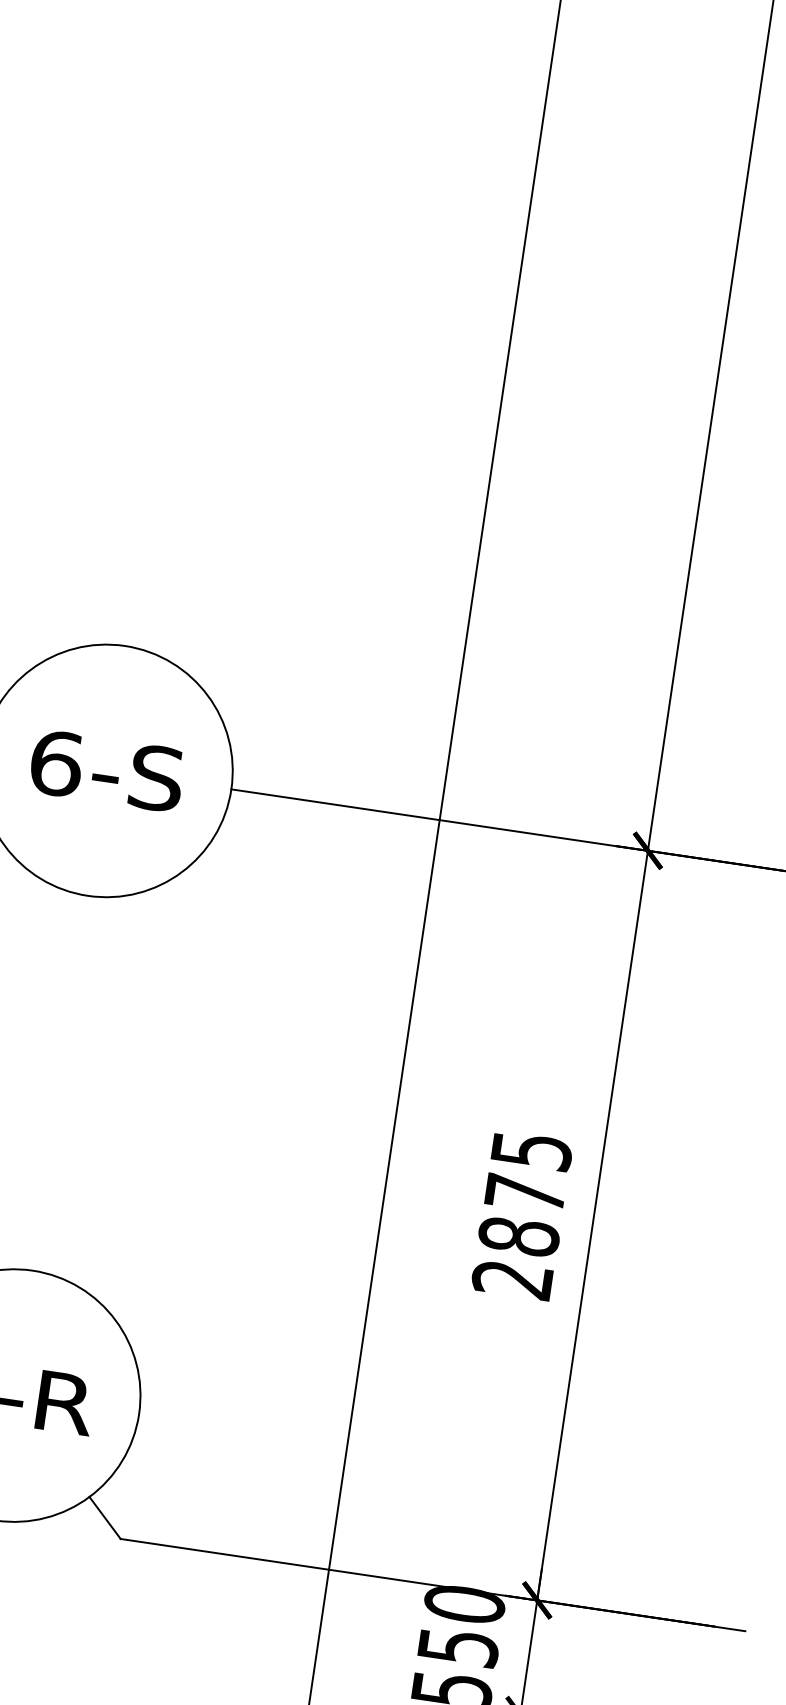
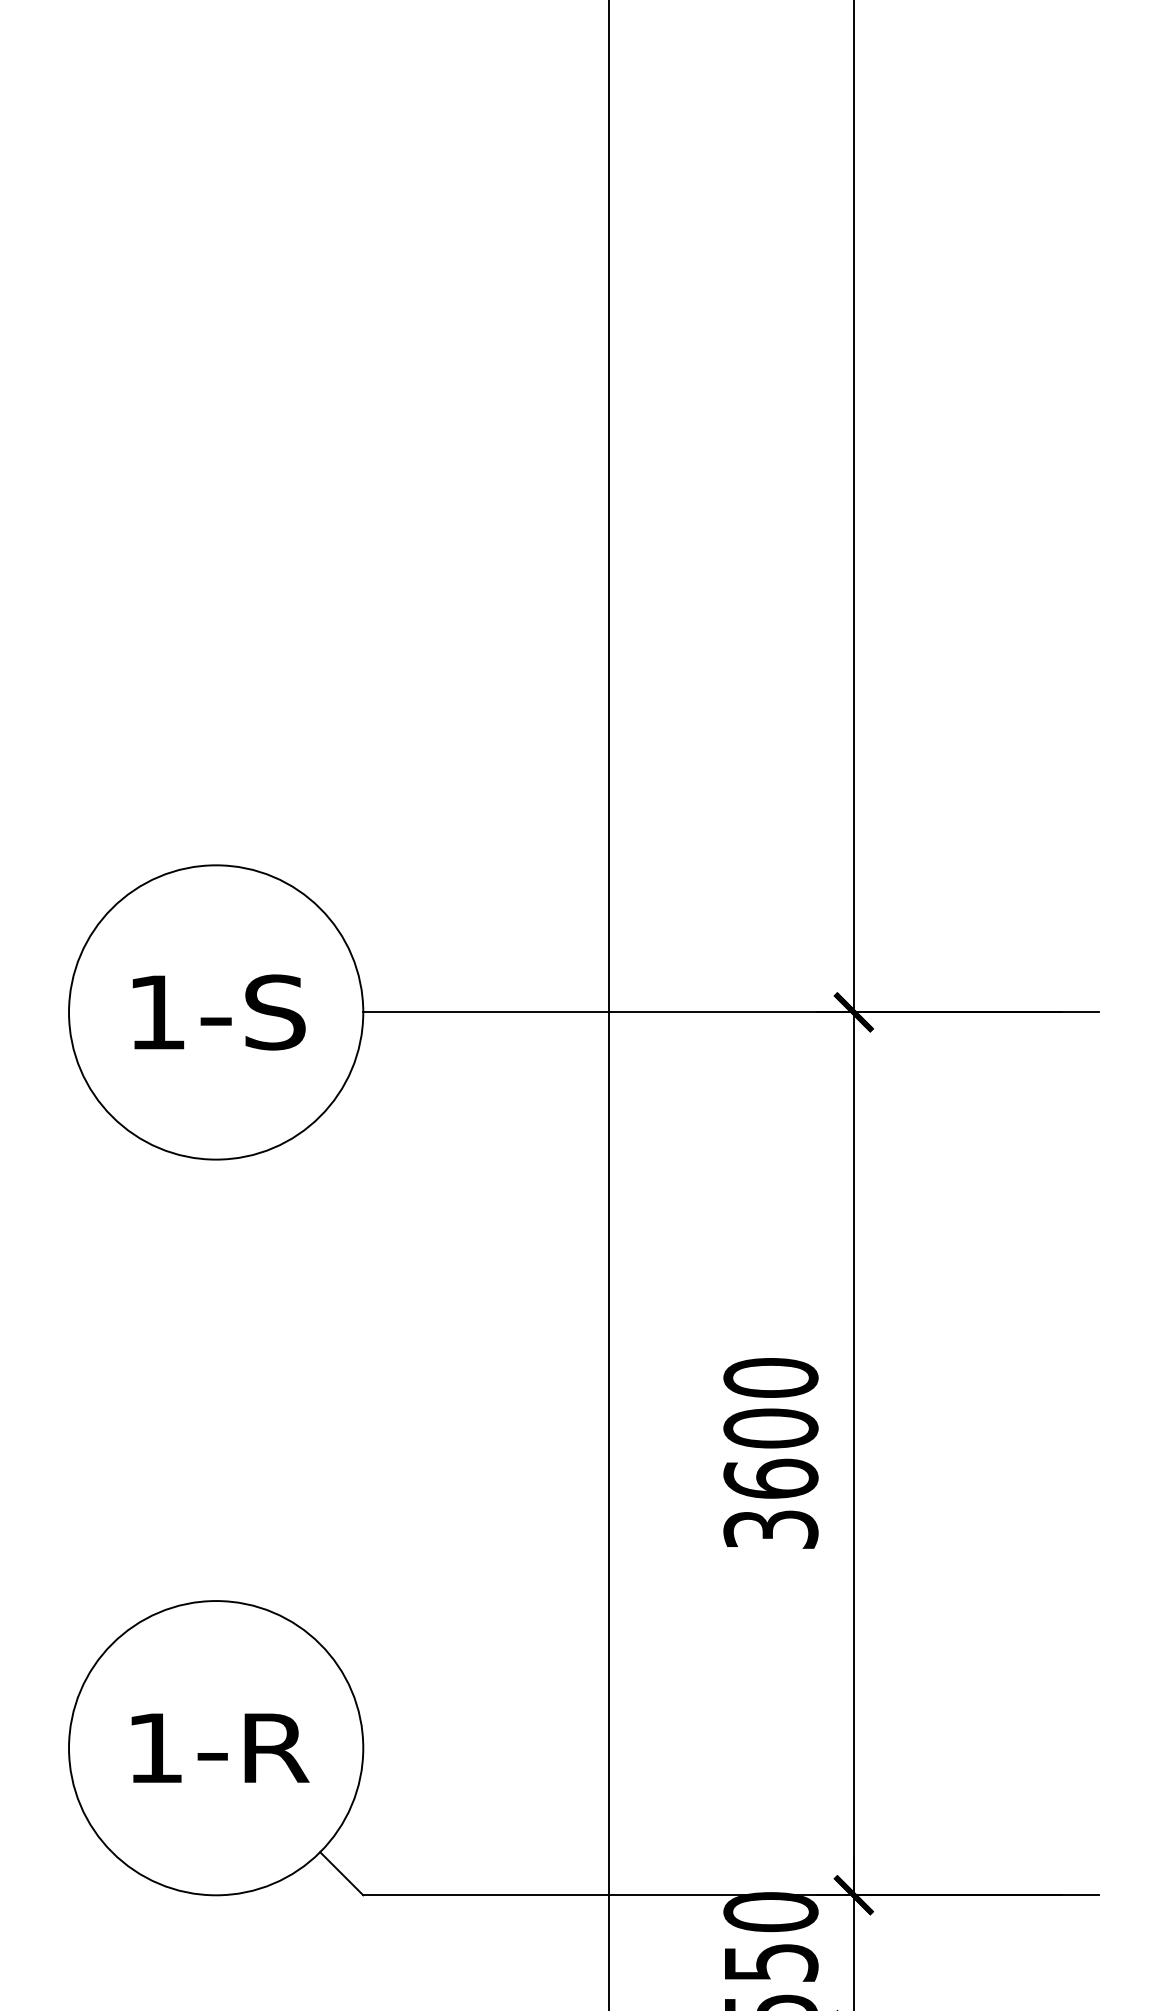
text: (56, 763) -> (157, 1012), 6-S -> 1-S
text: (521, 1214) -> (770, 1453), 2875 -> 3600

